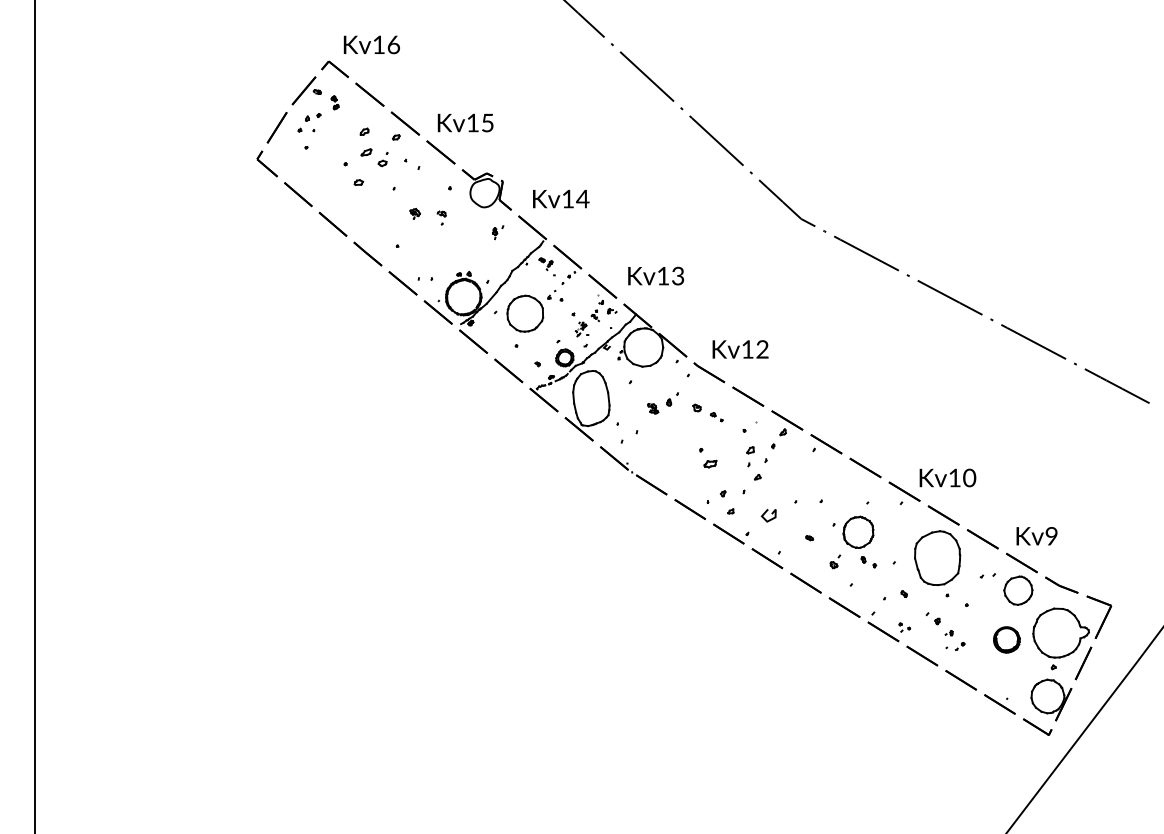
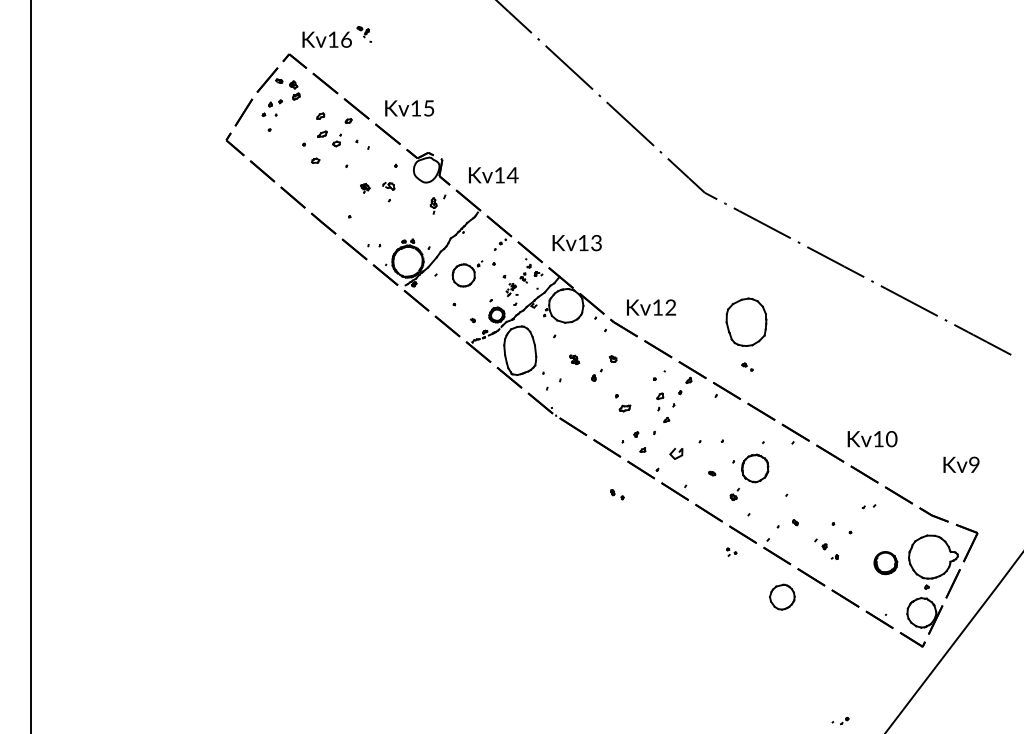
part: (334, 102) -> (294, 90), size x1.6
part: (441, 217) -> (388, 191), size x1.6
part: (498, 232) -> (438, 204), size x1.6
part: (546, 266) -> (363, 34), moved
part: (531, 310) -> (467, 273), size x0.7
part: (672, 399) -> (596, 375), moved
part: (716, 417) -> (747, 367), moved
text: (947, 477) -> (872, 438), moved
text: (1036, 536) -> (961, 465), moved
part: (937, 558) -> (746, 322), moved
part: (868, 562) -> (617, 494), moved
part: (1018, 590) -> (782, 597), moved
part: (904, 627) -> (731, 552), moved
part: (955, 646) -> (840, 721), moved

